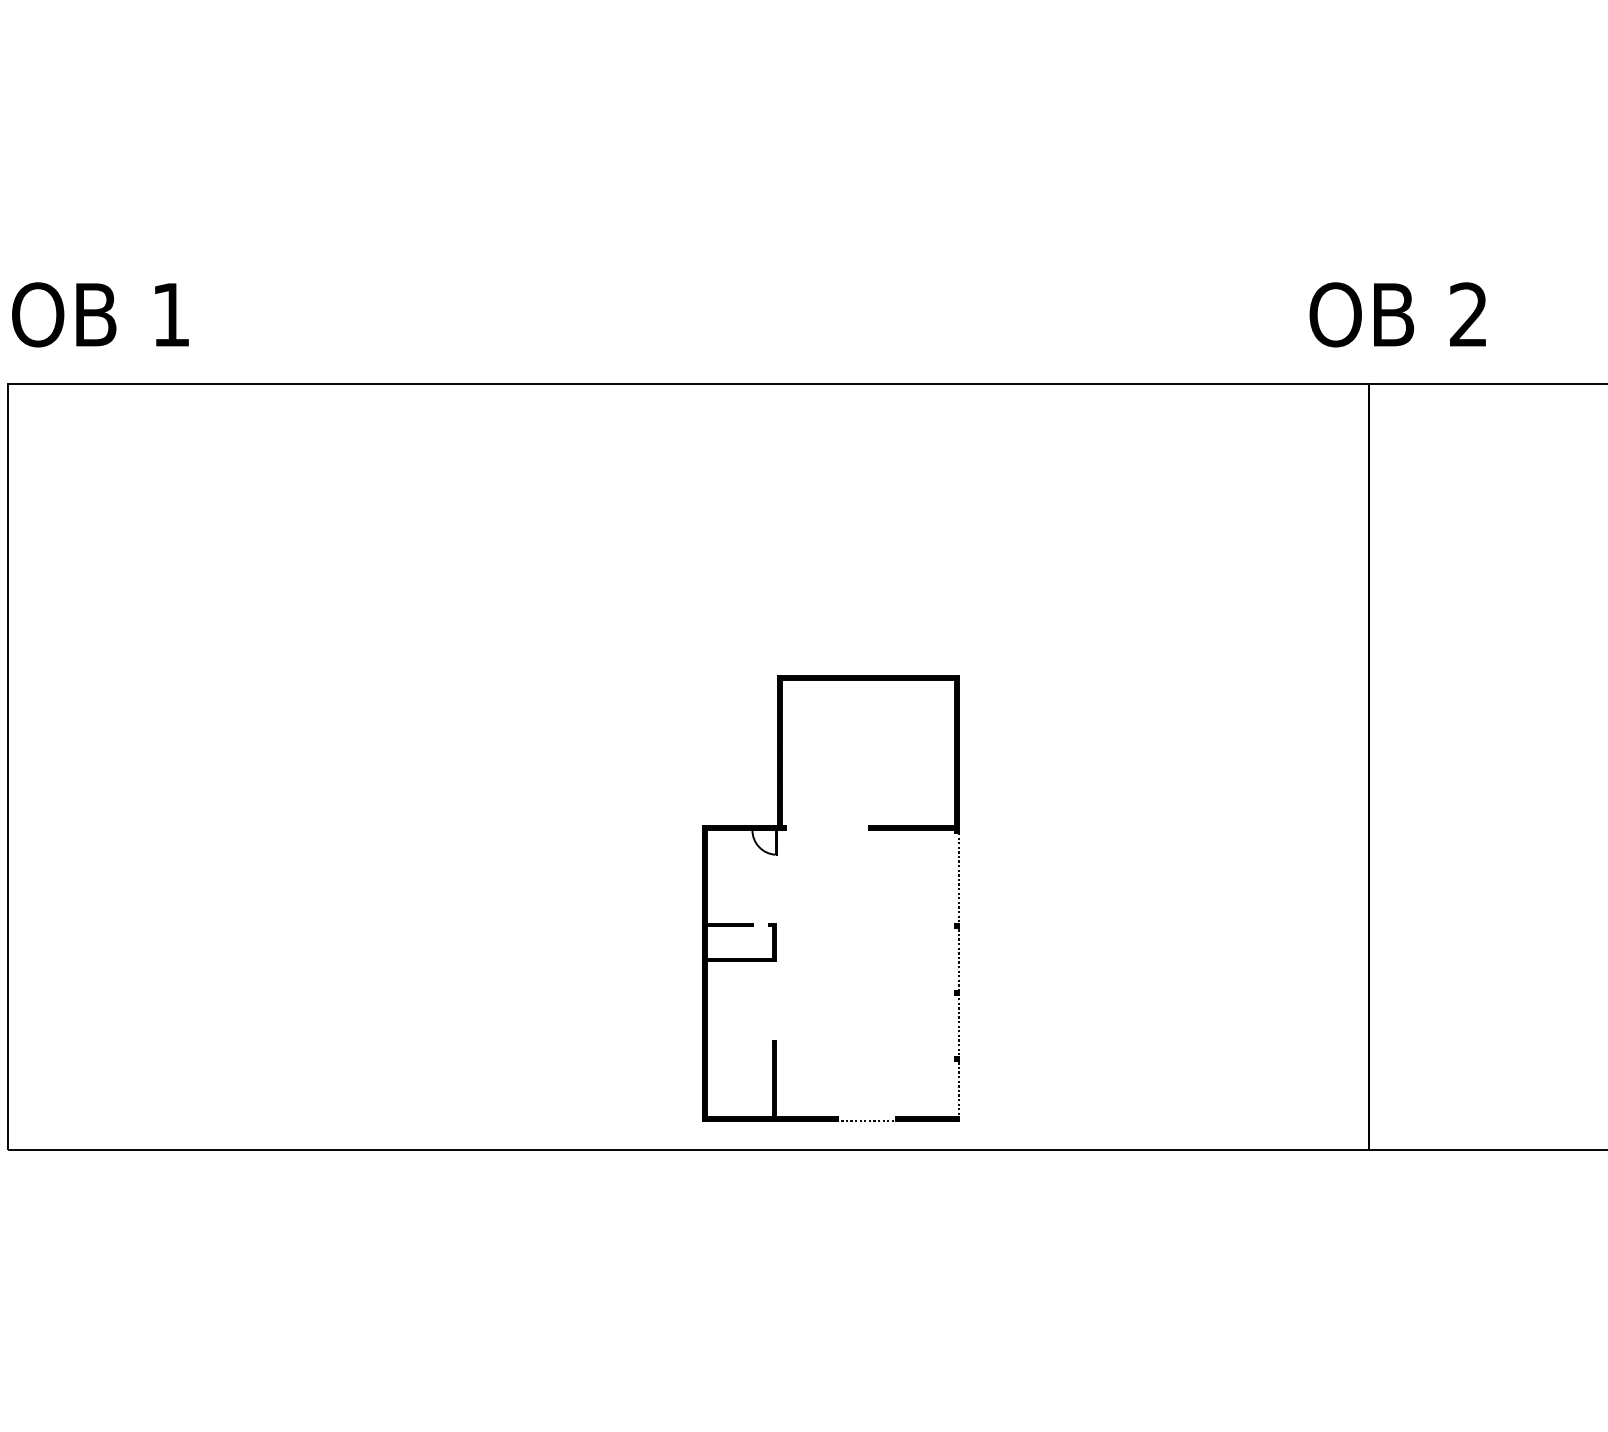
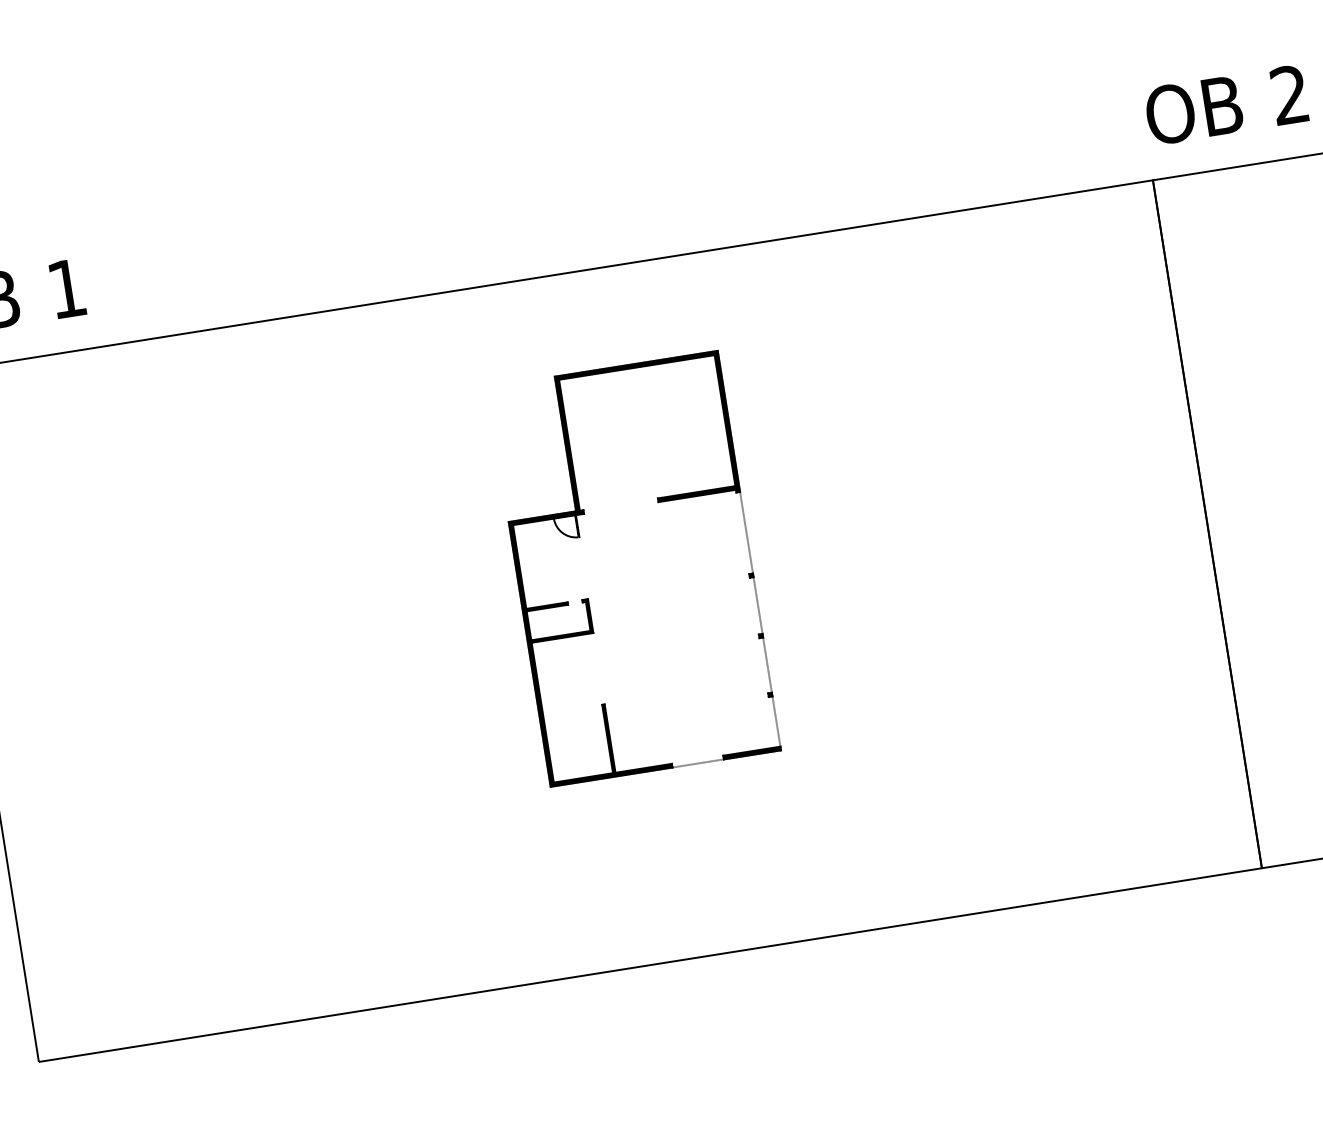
text: (1397, 314) -> (1225, 104), moved
part: (776, 923) -> (588, 598), moved

